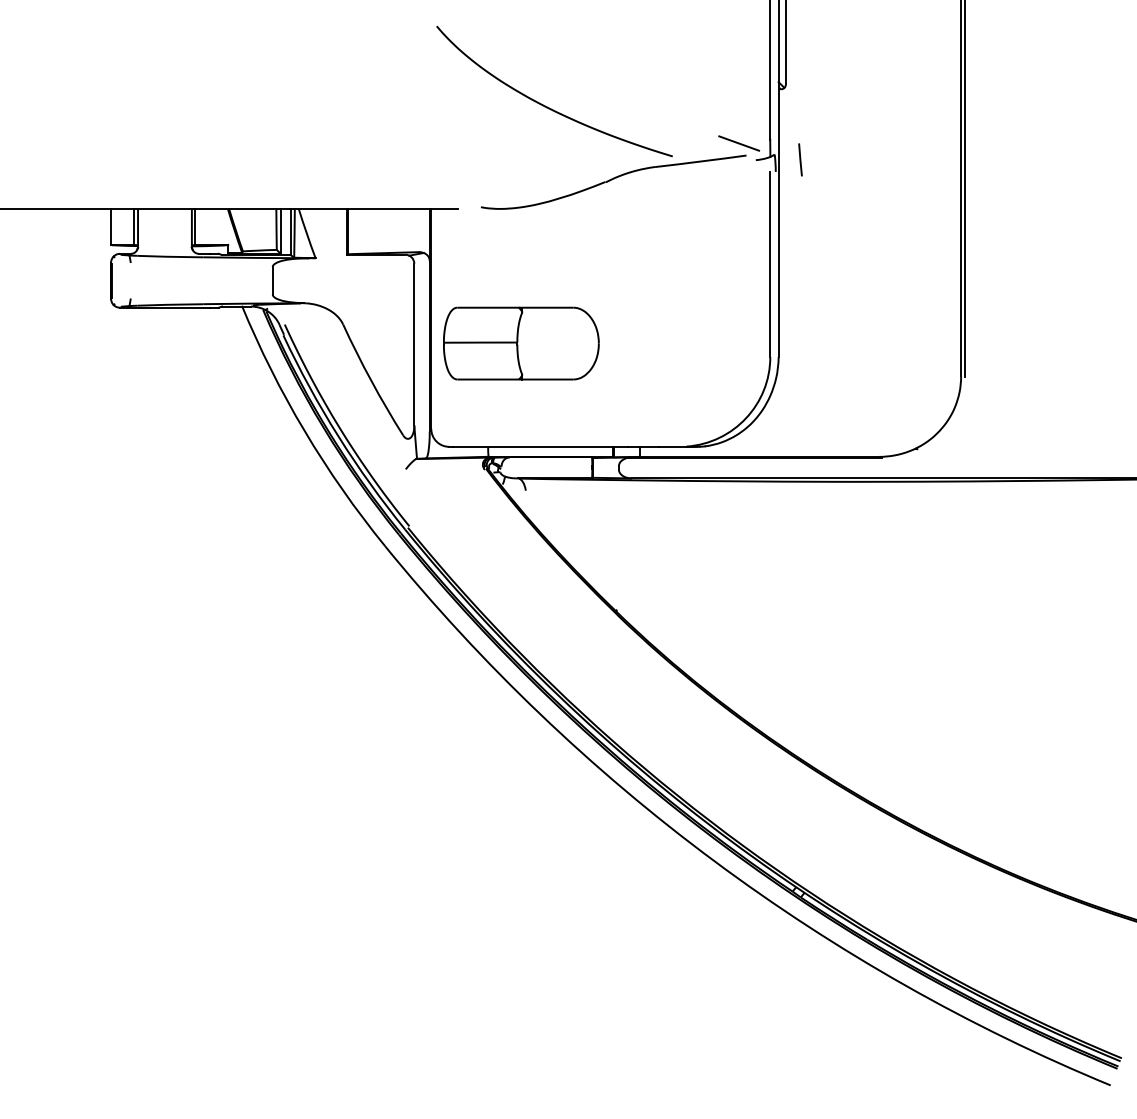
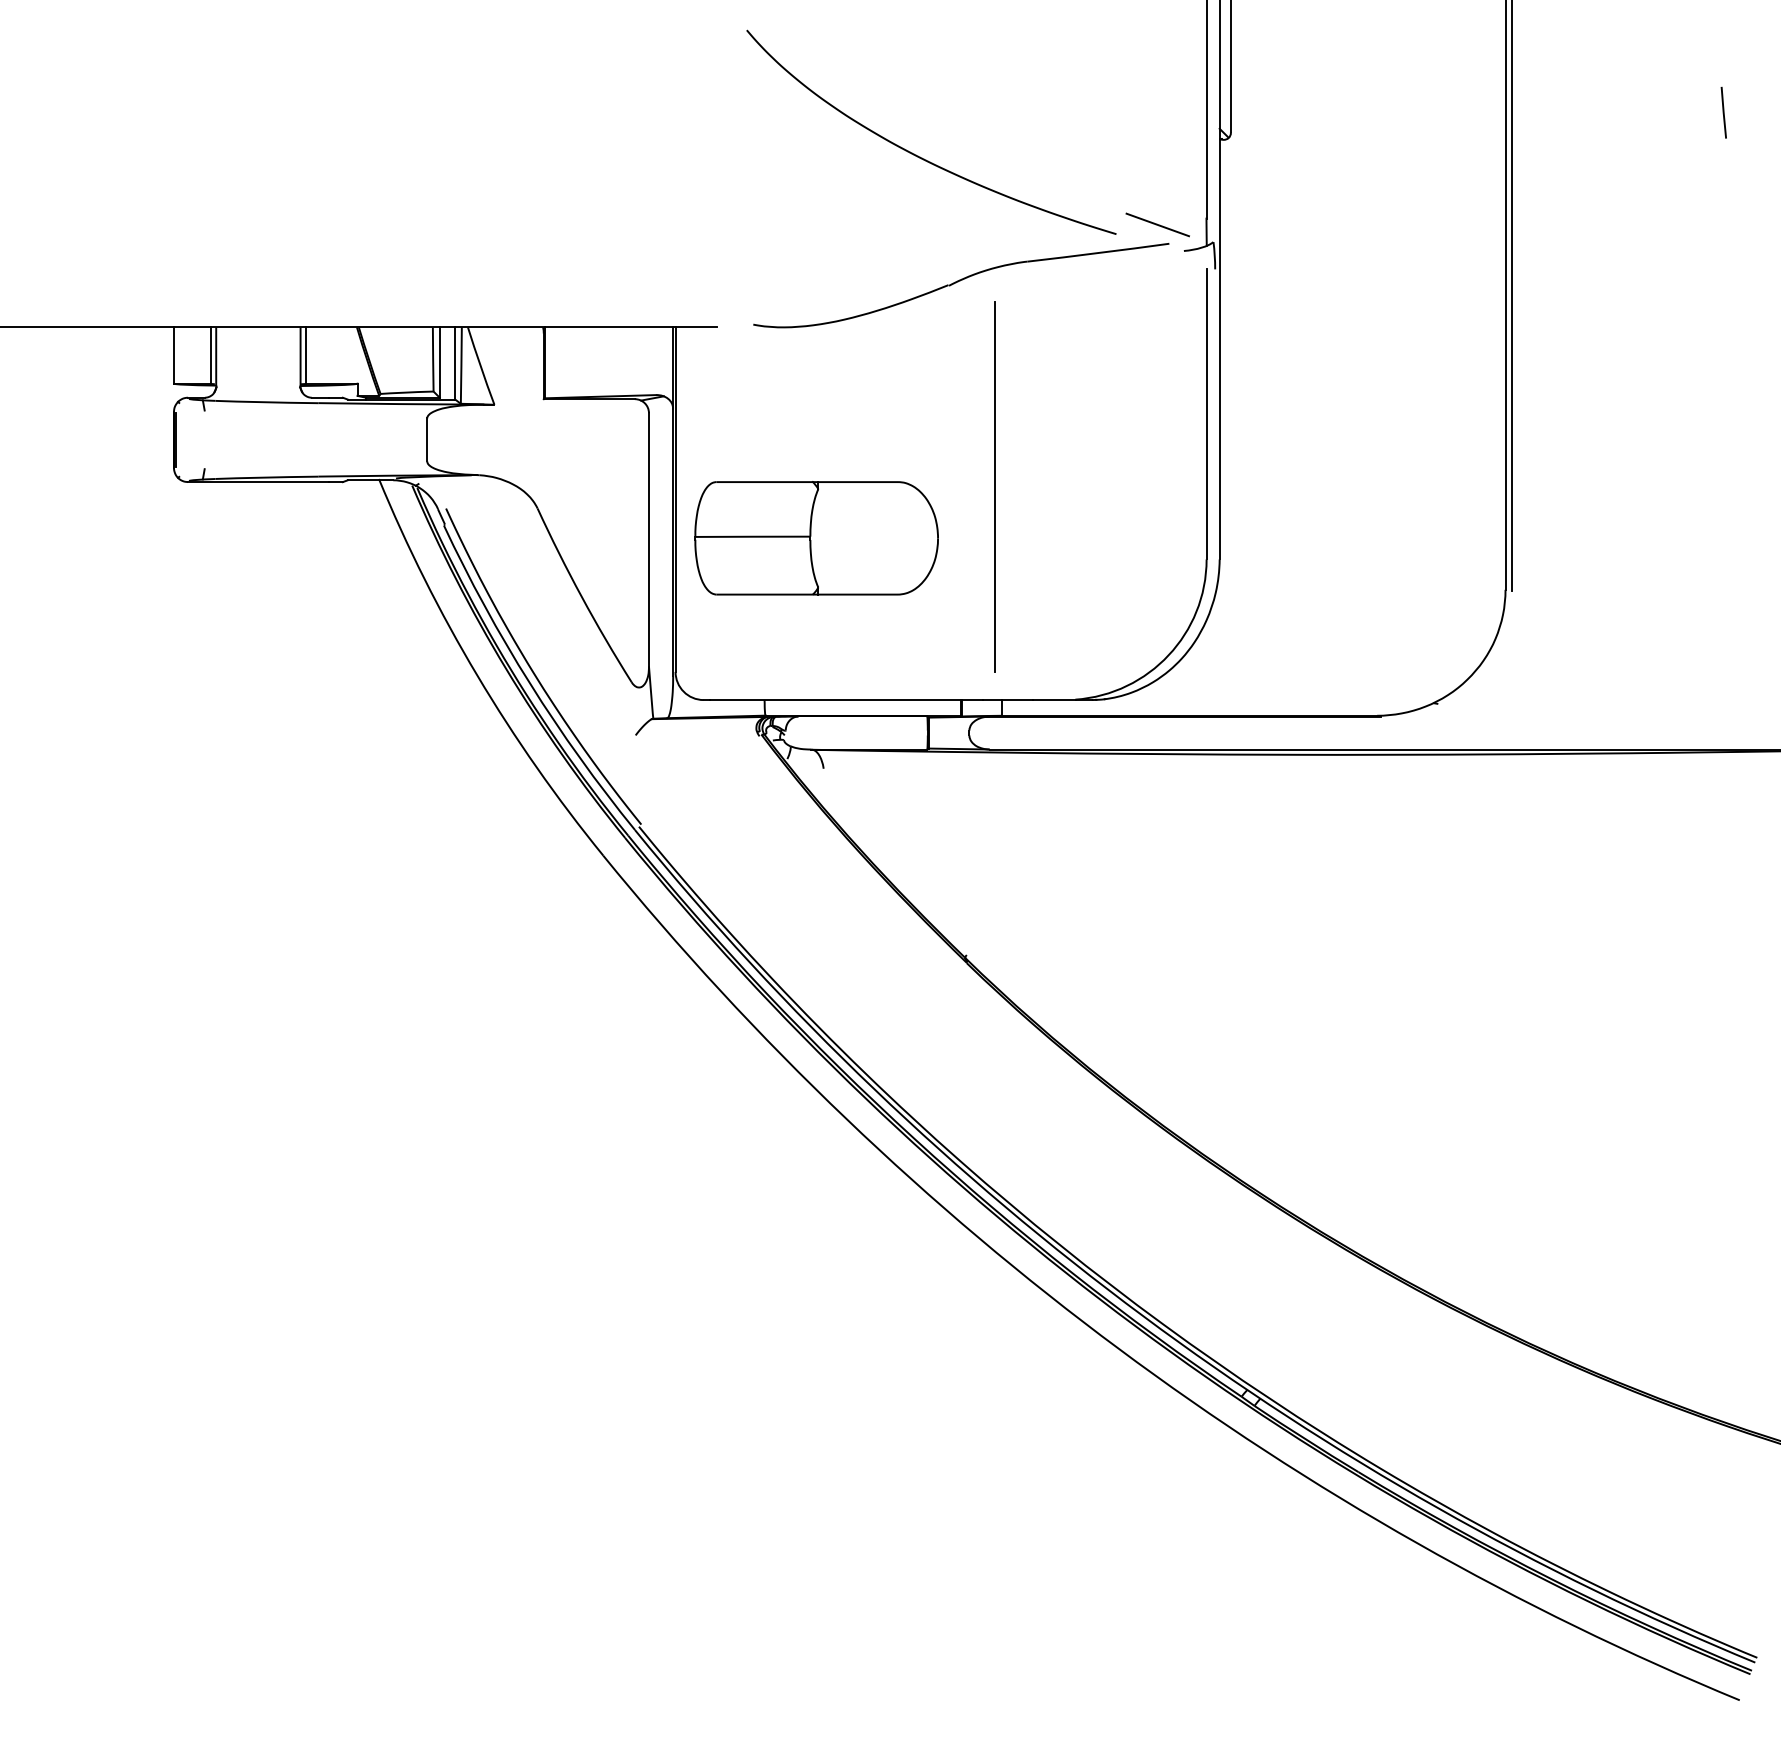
curve: (547, 106) -> (920, 155), moved
line: (800, 159) -> (1723, 112), moved
line: (634, 310) -> (993, 486), added

